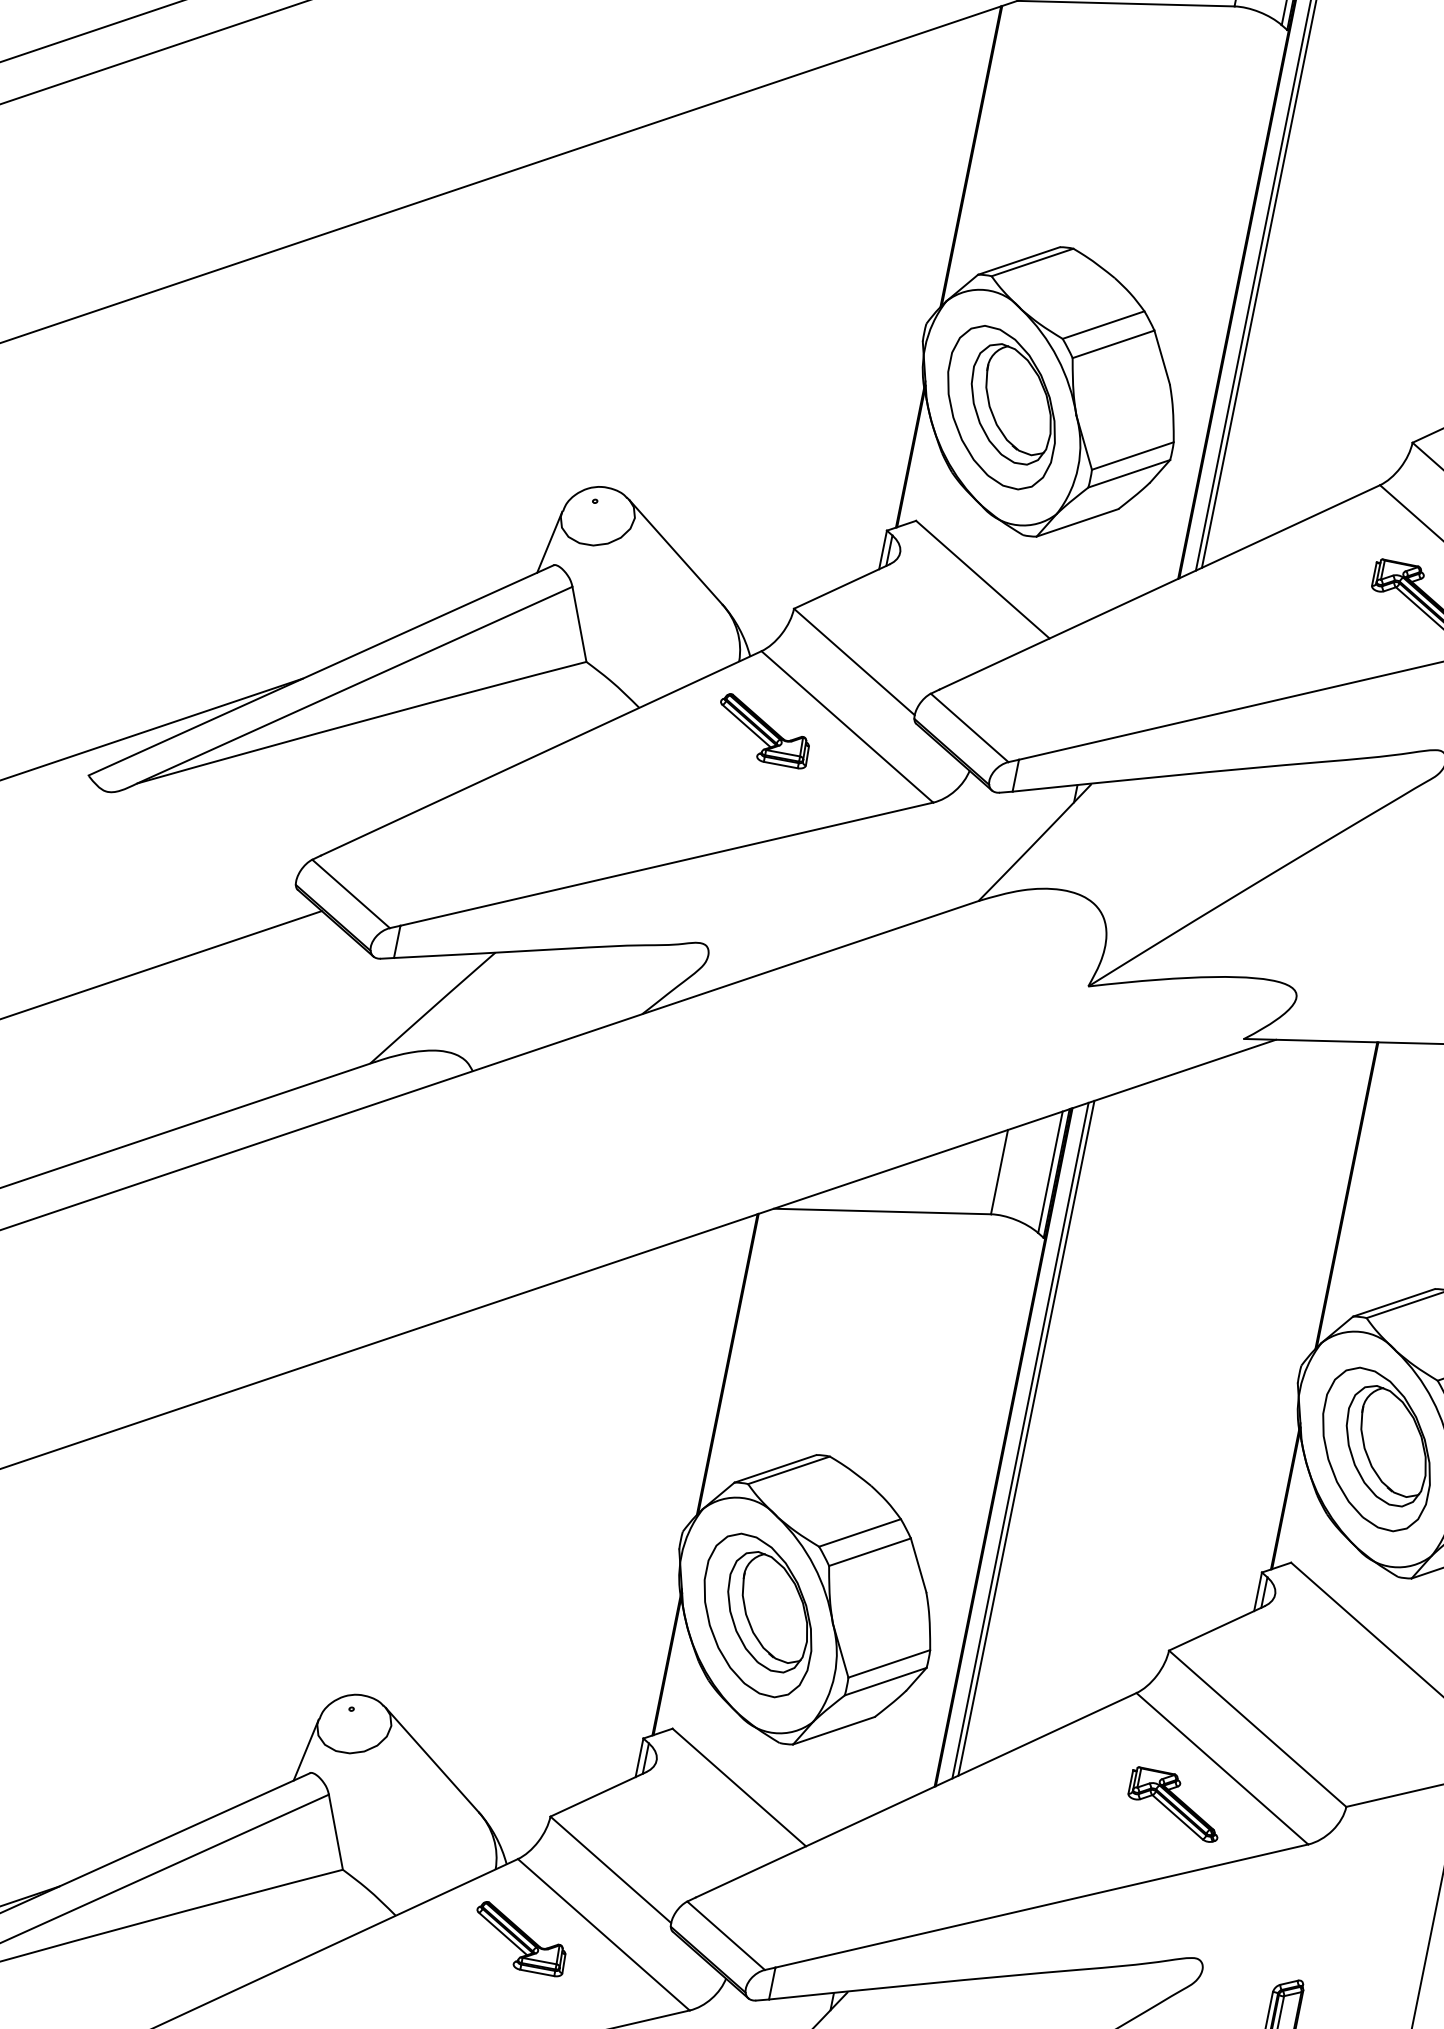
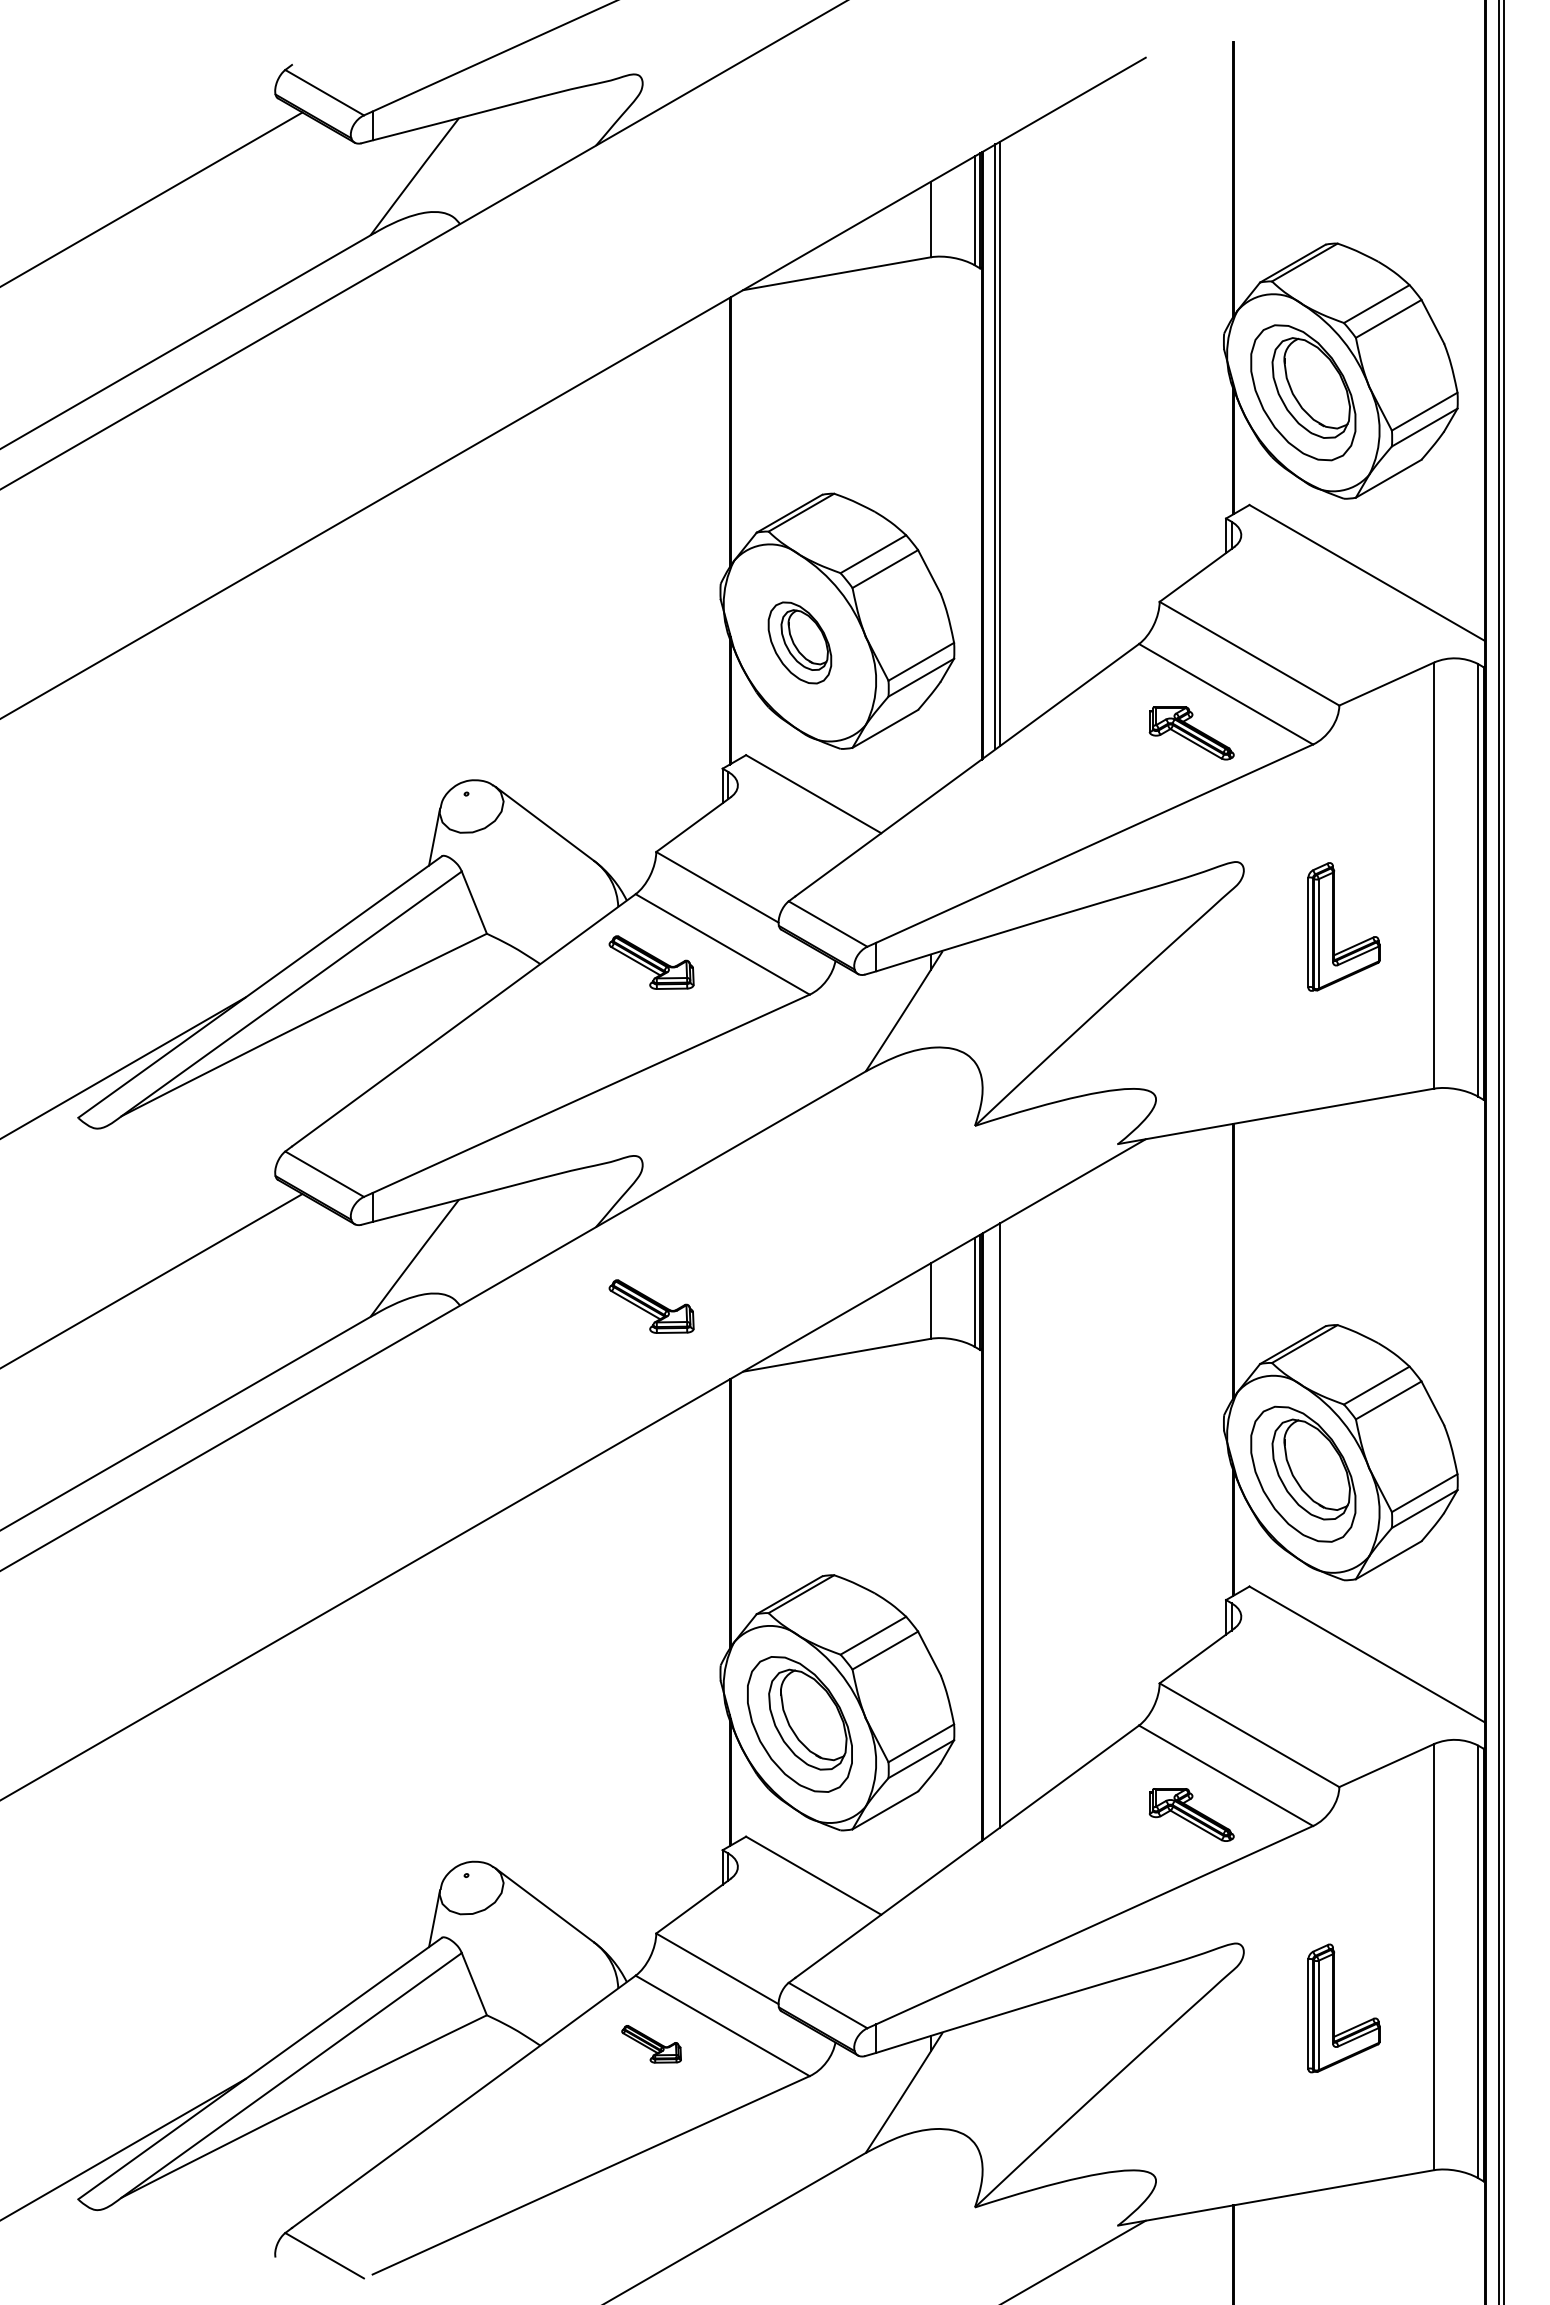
part: (1001, 407) -> (799, 642), size x0.6
part: (686, 1115) -> (651, 1306), added
line: (1020, 1440) -> (995, 1528), removed
part: (520, 1939) -> (651, 2044), size x0.7

